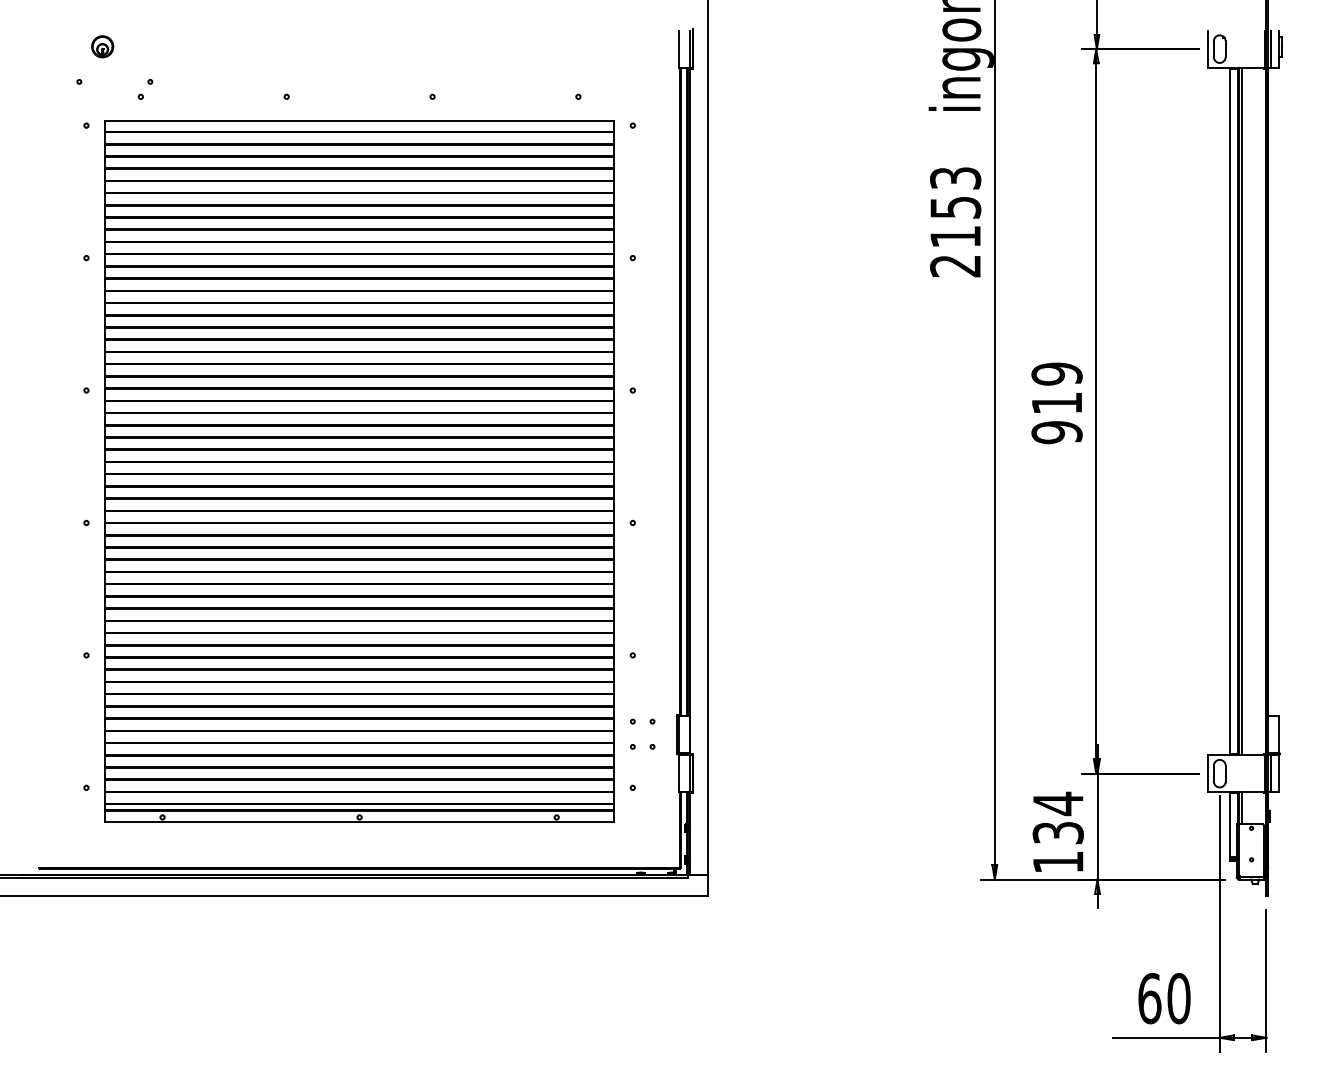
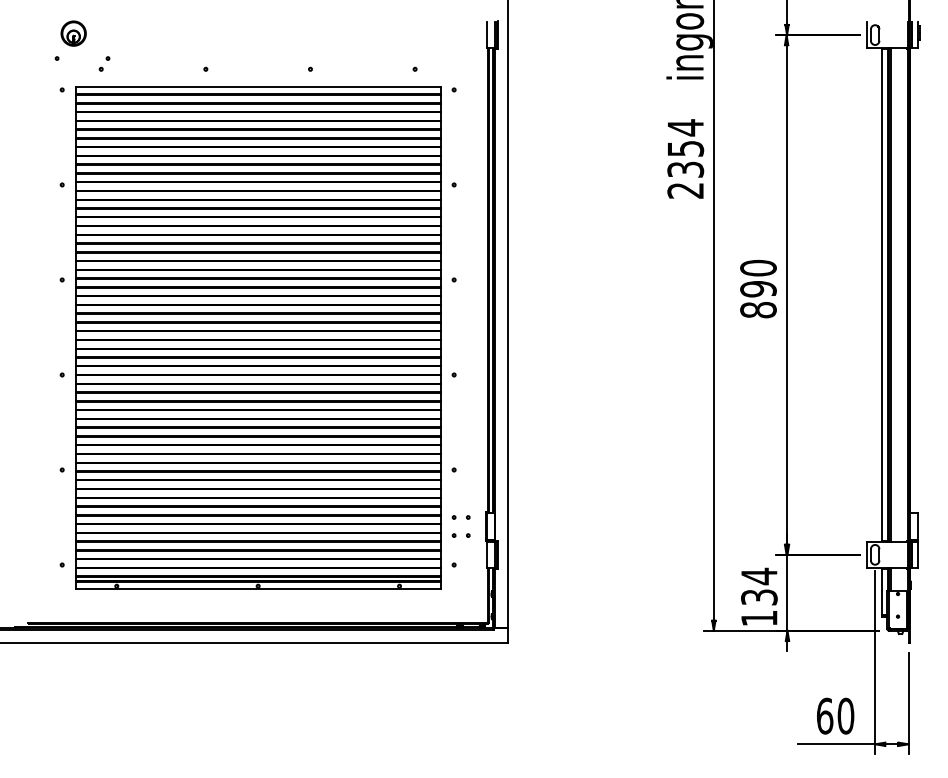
part: (102, 45) -> (73, 32), size x1.6
text: (955, 207) -> (685, 148), 2153 -> 2354
text: (1057, 402) -> (758, 288), 919 -> 890

